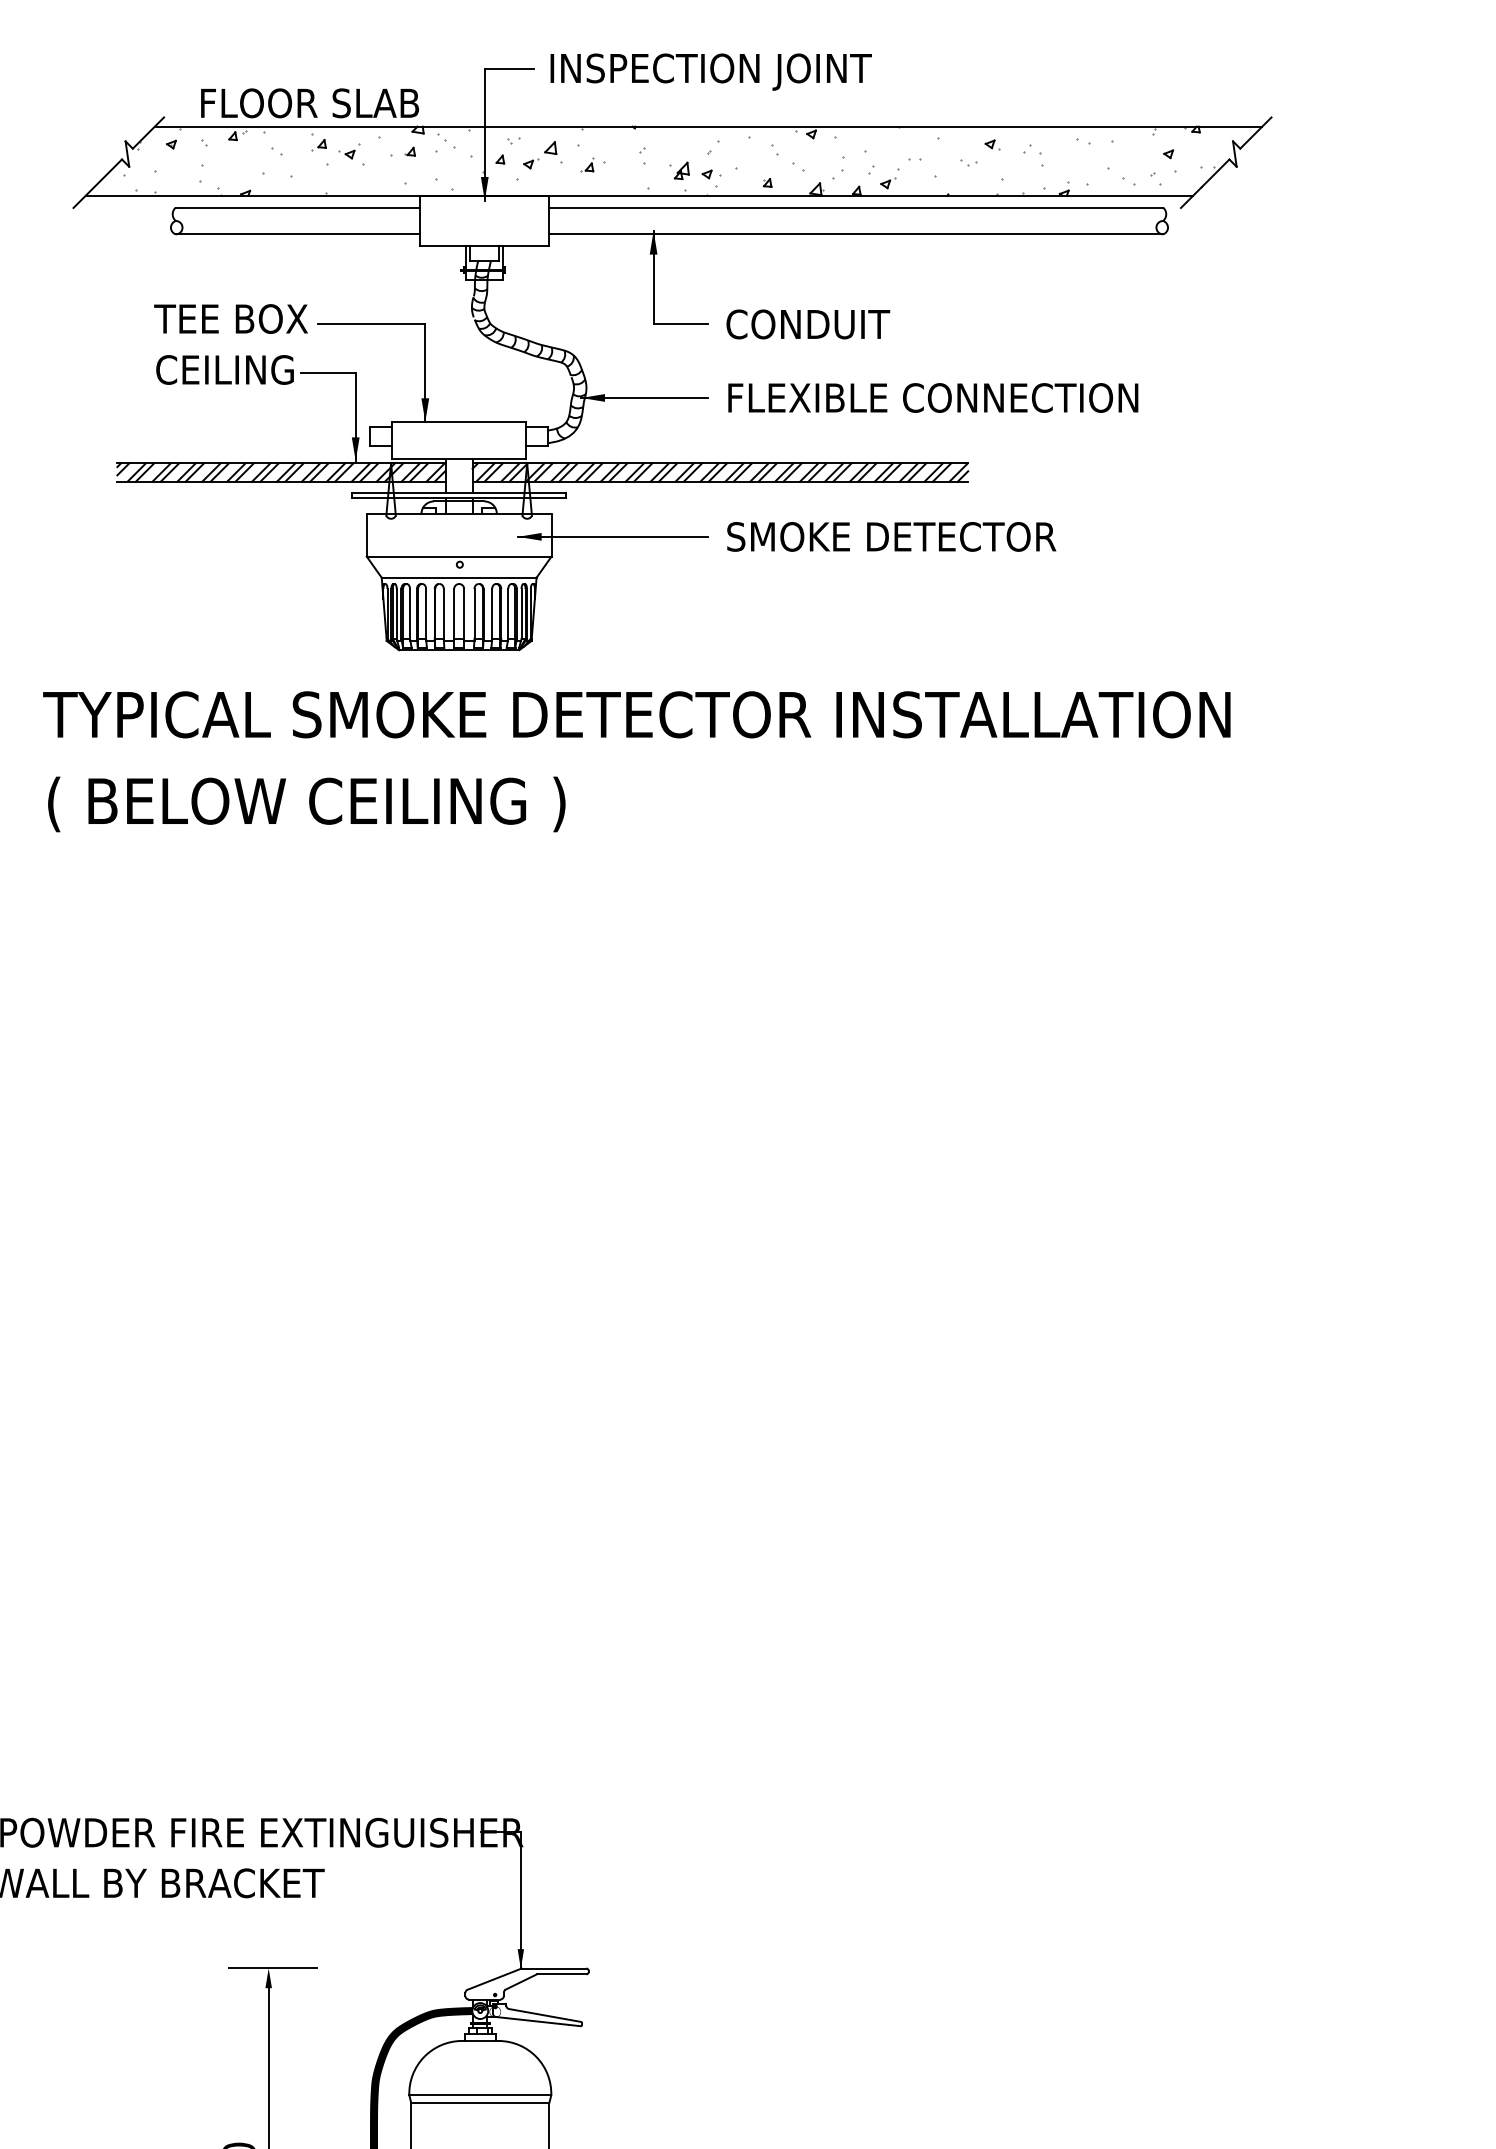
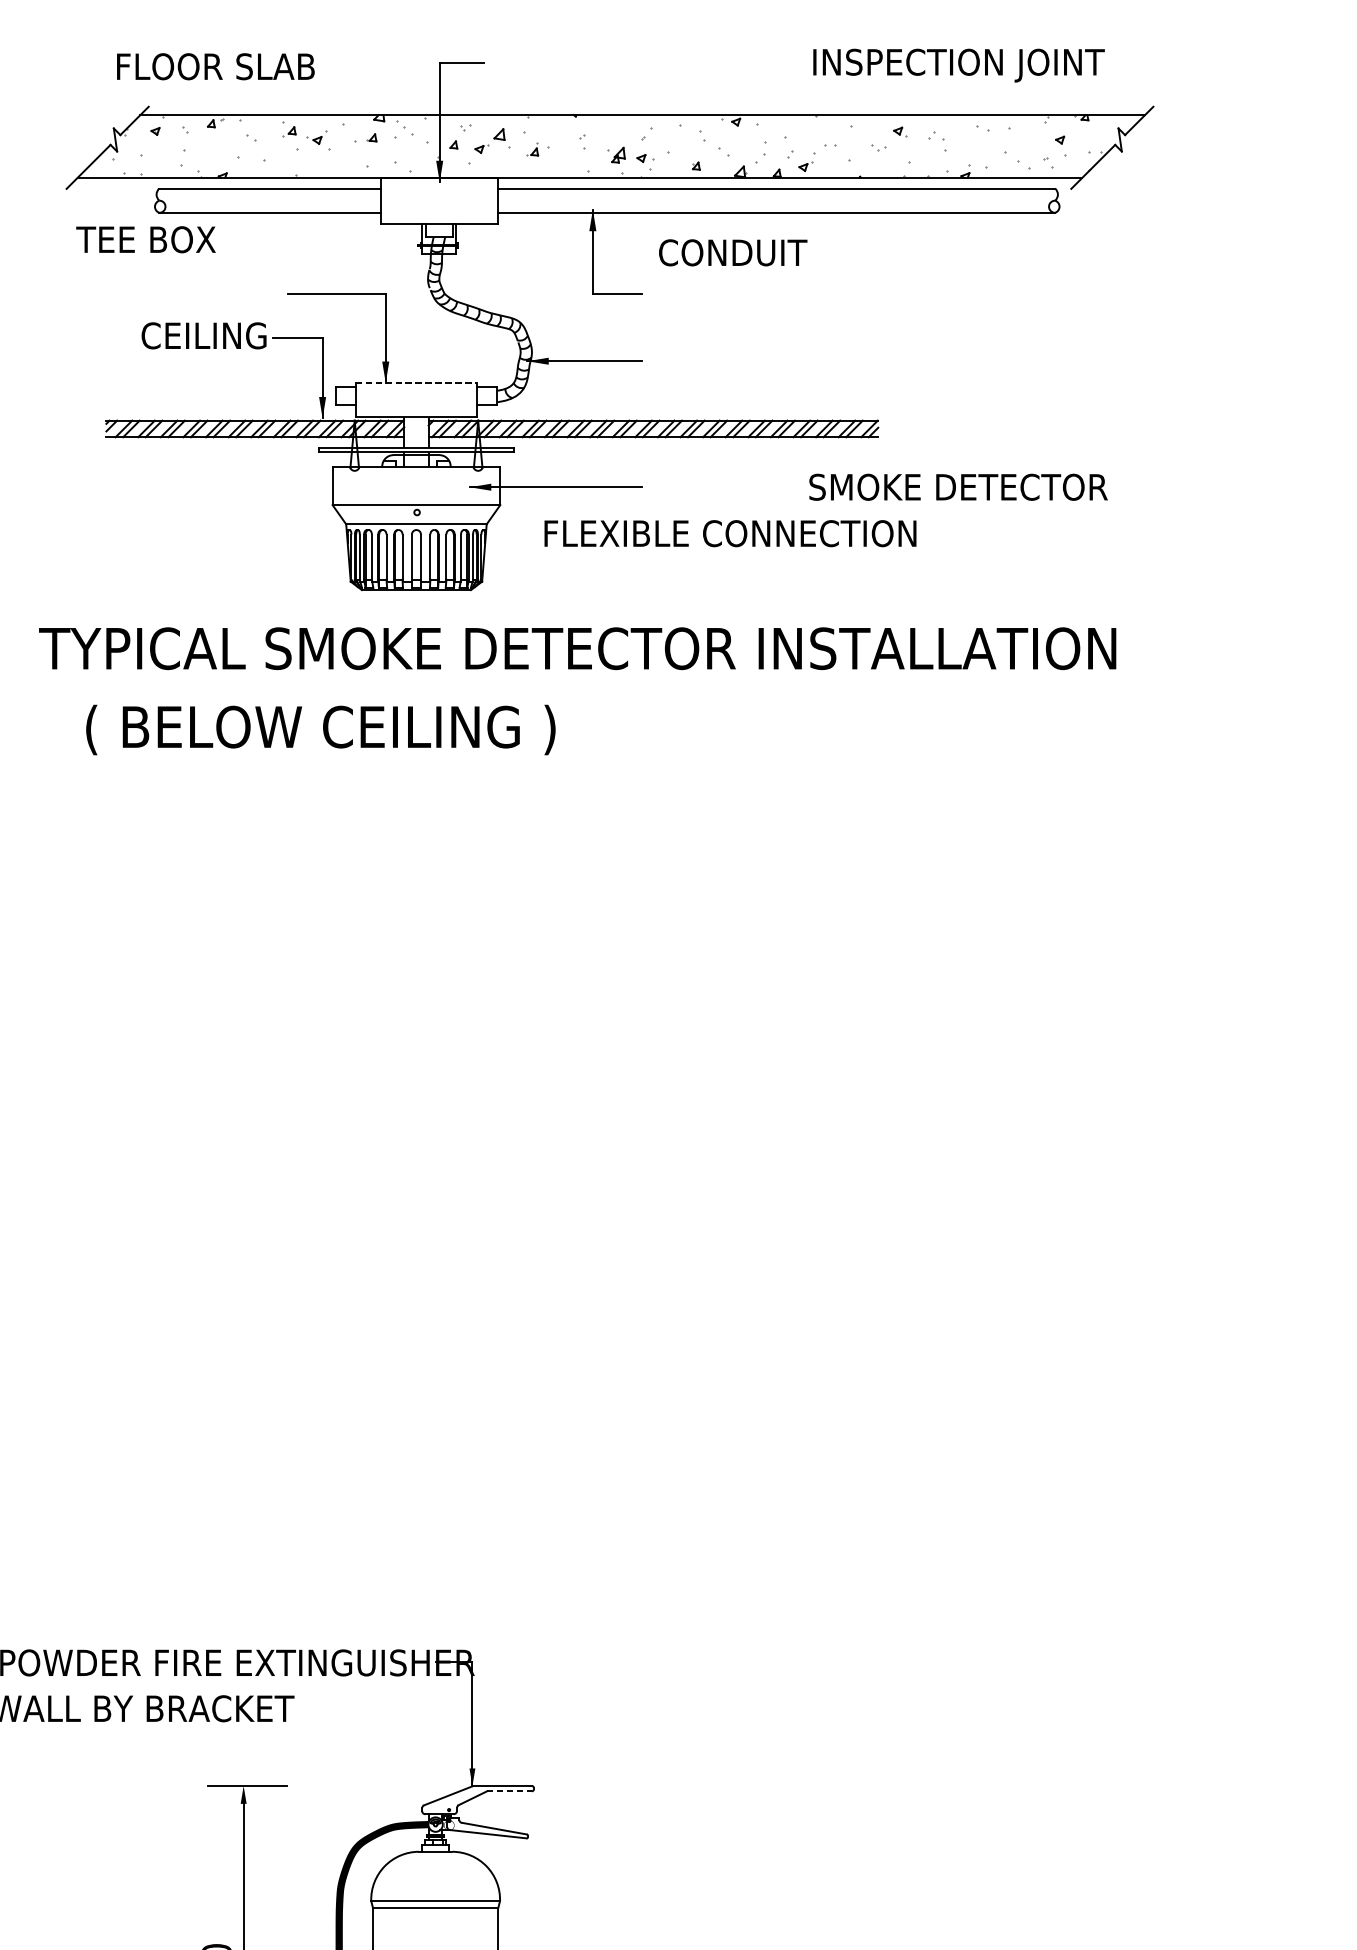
text: (710, 71) -> (958, 65), moved
text: (309, 103) -> (215, 66), moved
text: (230, 318) -> (145, 239), moved
text: (808, 324) -> (733, 252), moved
text: (933, 397) -> (730, 533), moved
line: (459, 421) -> (416, 382), solid -> dashed
text: (891, 536) -> (958, 486), moved
text: (306, 804) -> (320, 730), moved
line: (561, 1974) -> (509, 1791), solid -> dashed

